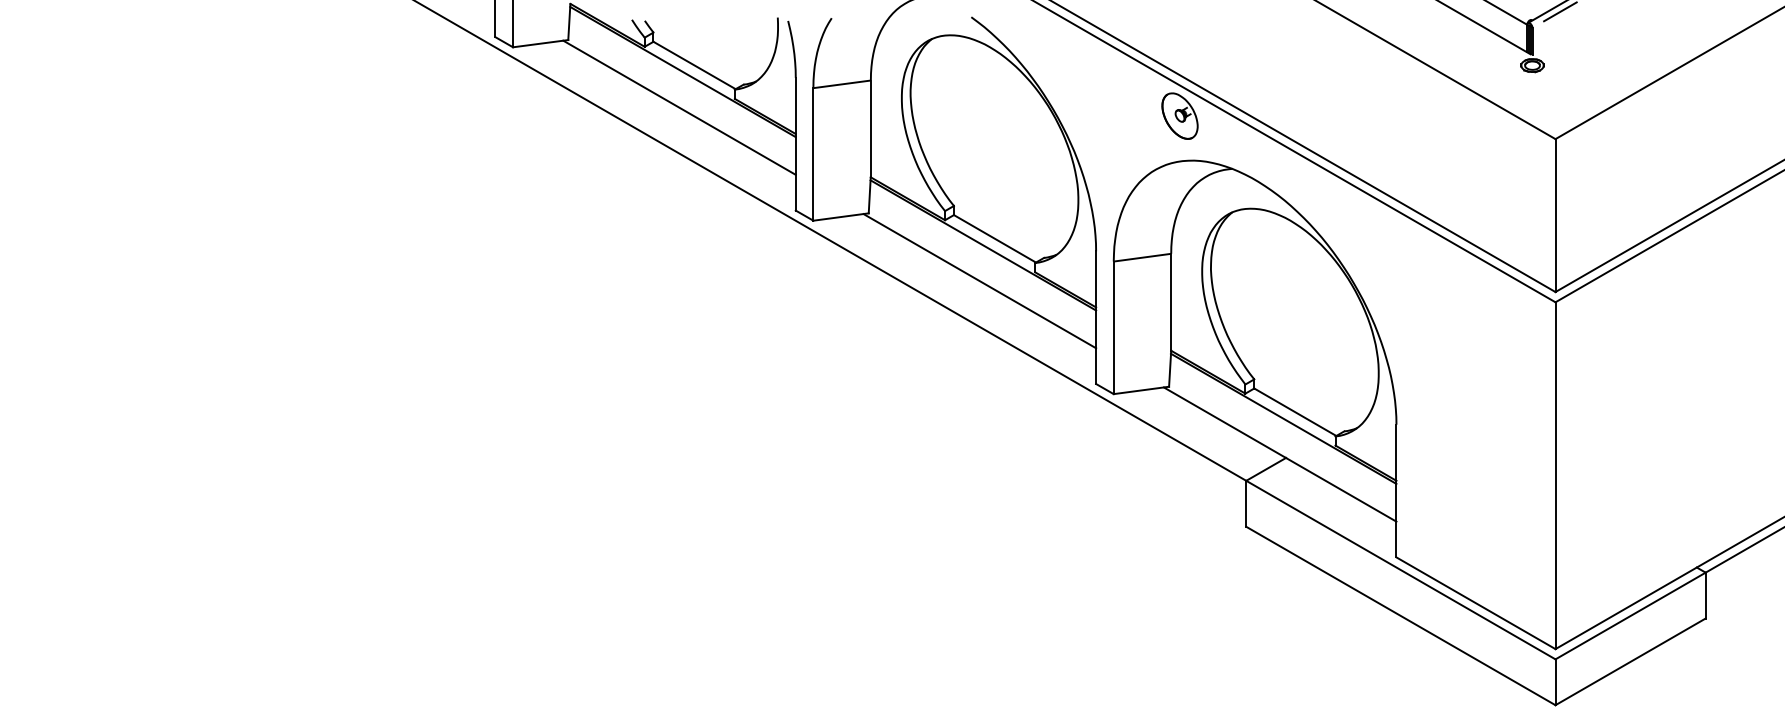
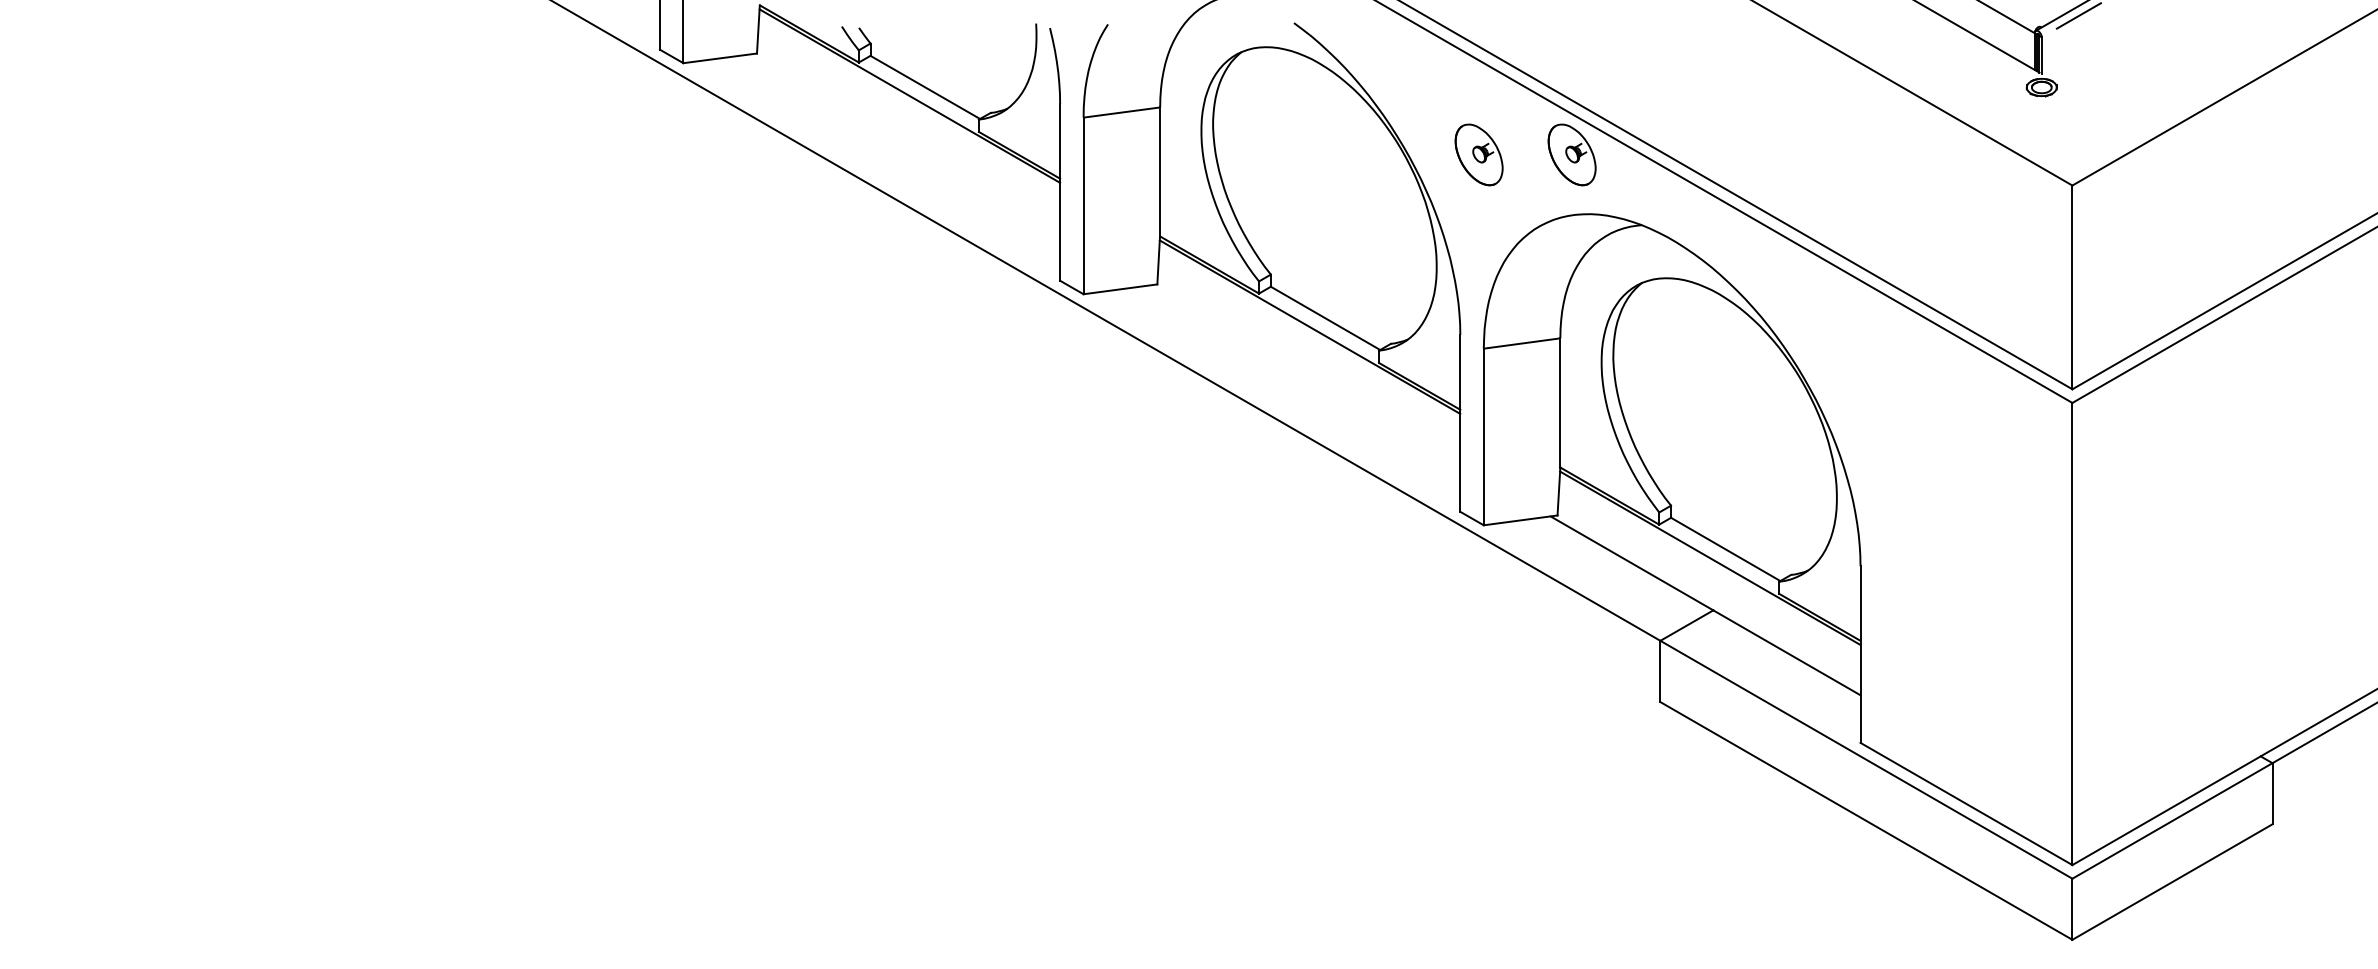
line: (679, 107) -> (905, 143), removed
part: (1109, 115) -> (1478, 154), added
line: (979, 280) -> (1305, 374), removed

